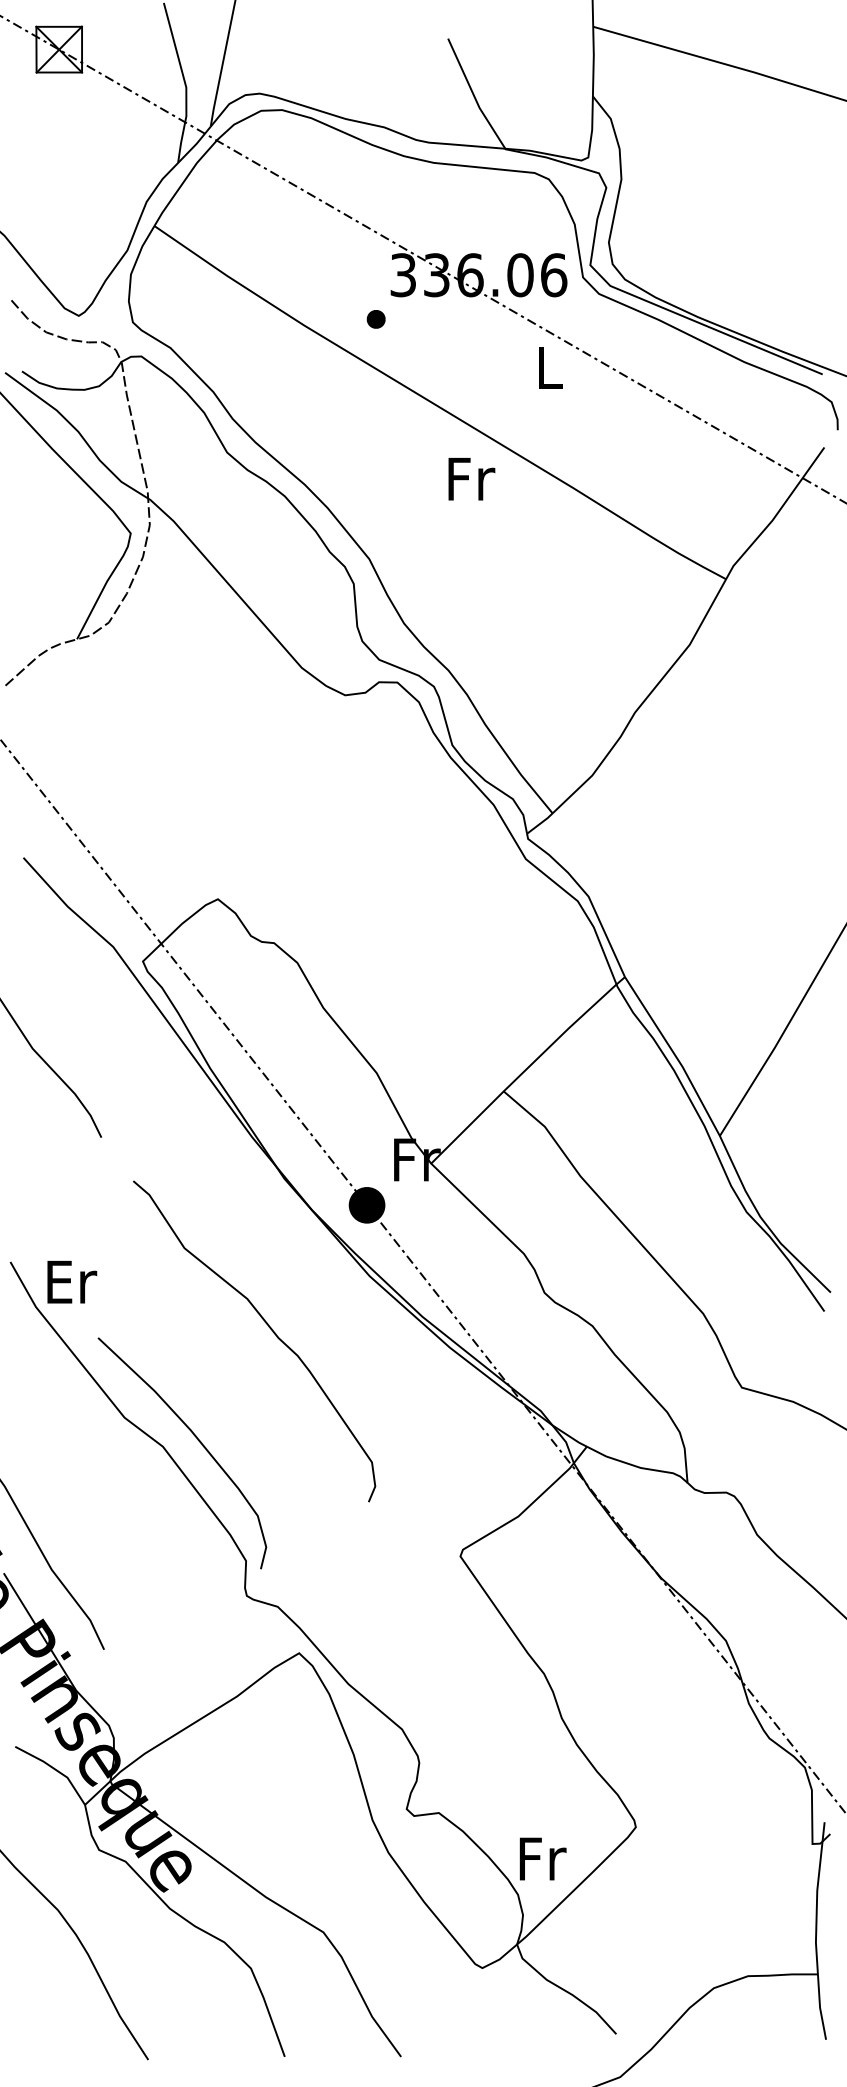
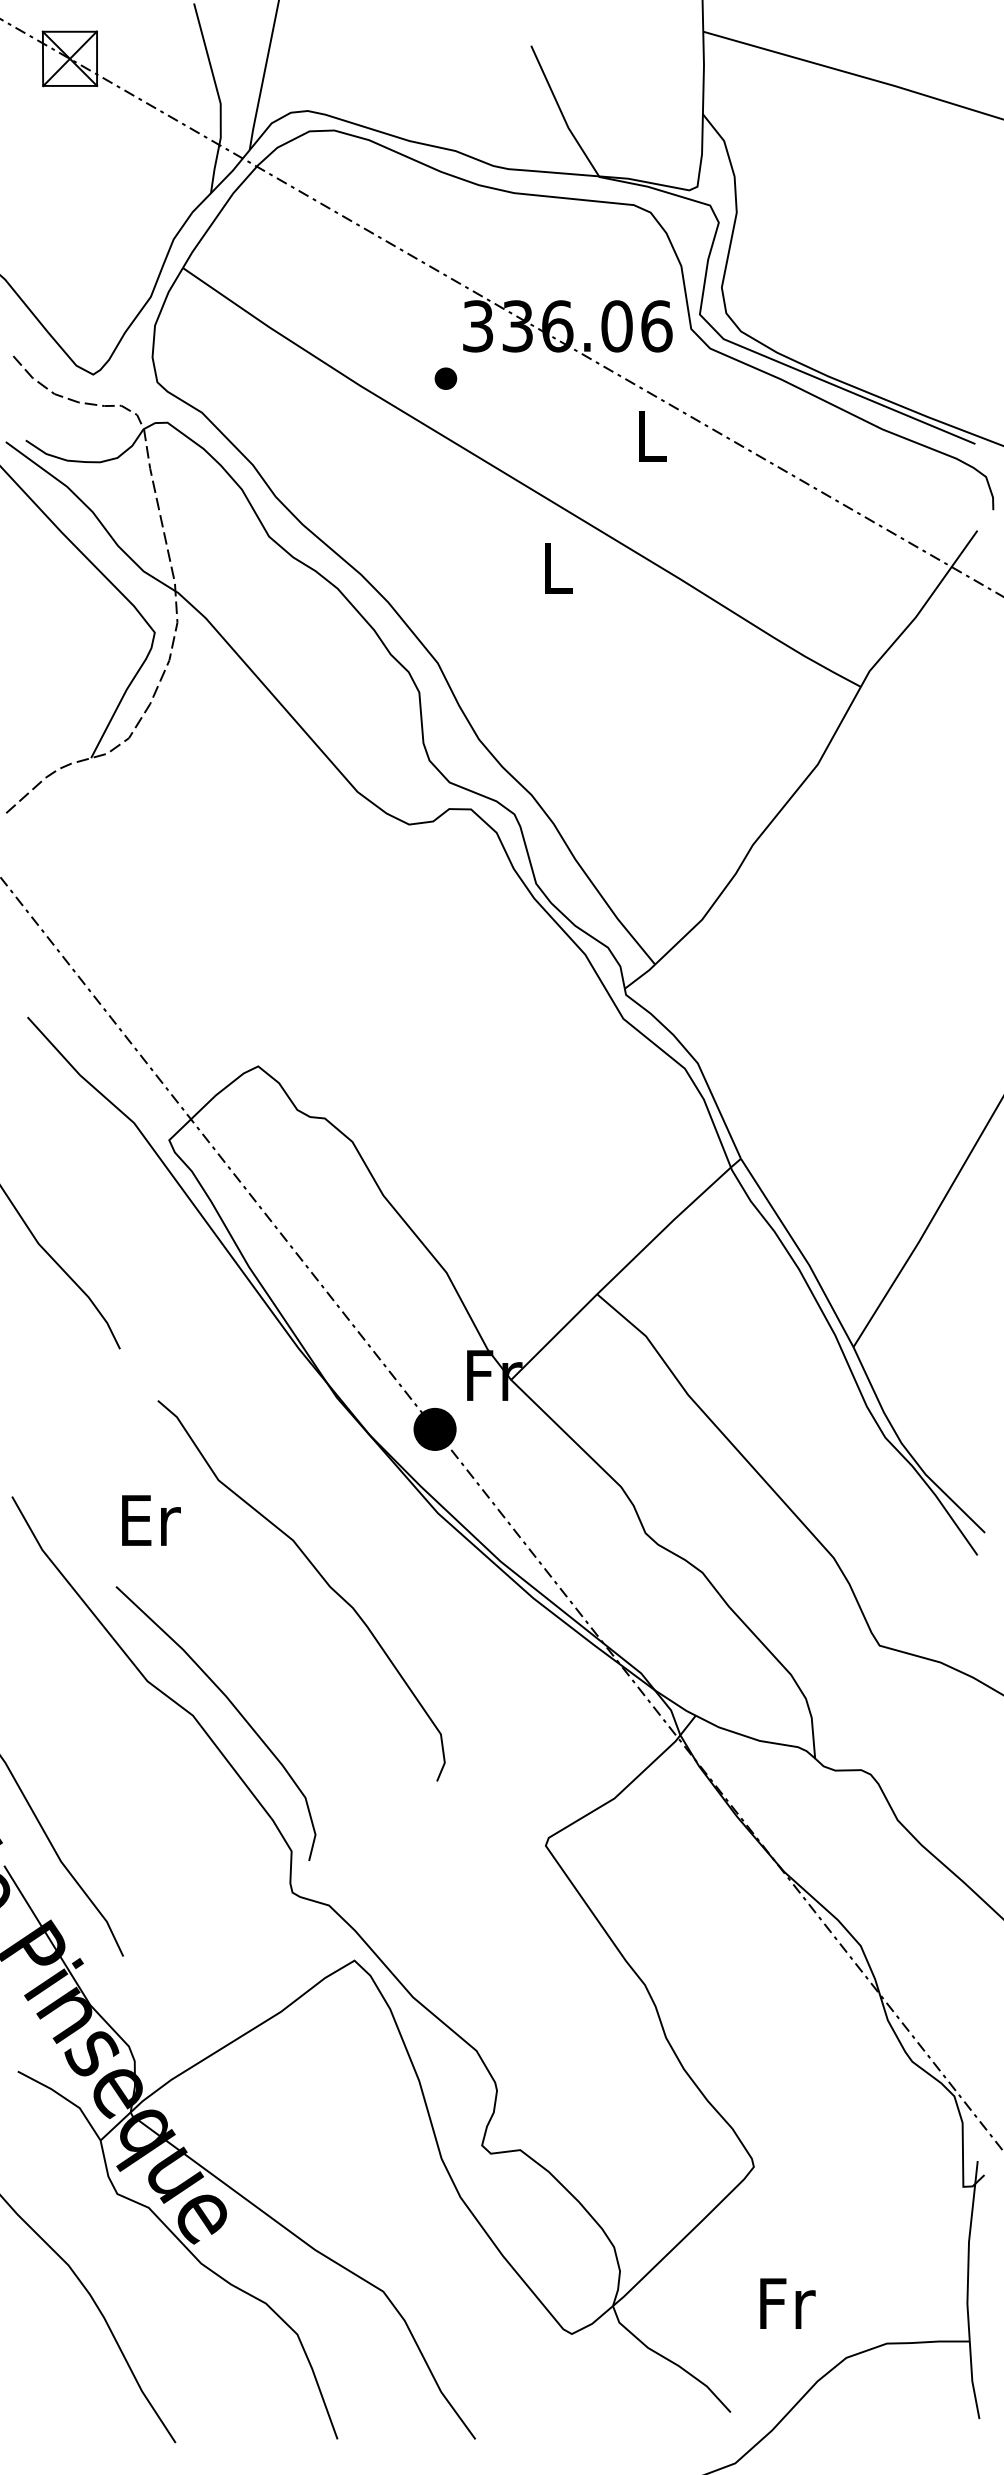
text: (471, 479) -> (559, 568), Fr -> L
text: (72, 1282) -> (151, 1520), moved
text: (542, 1858) -> (787, 2303), moved

